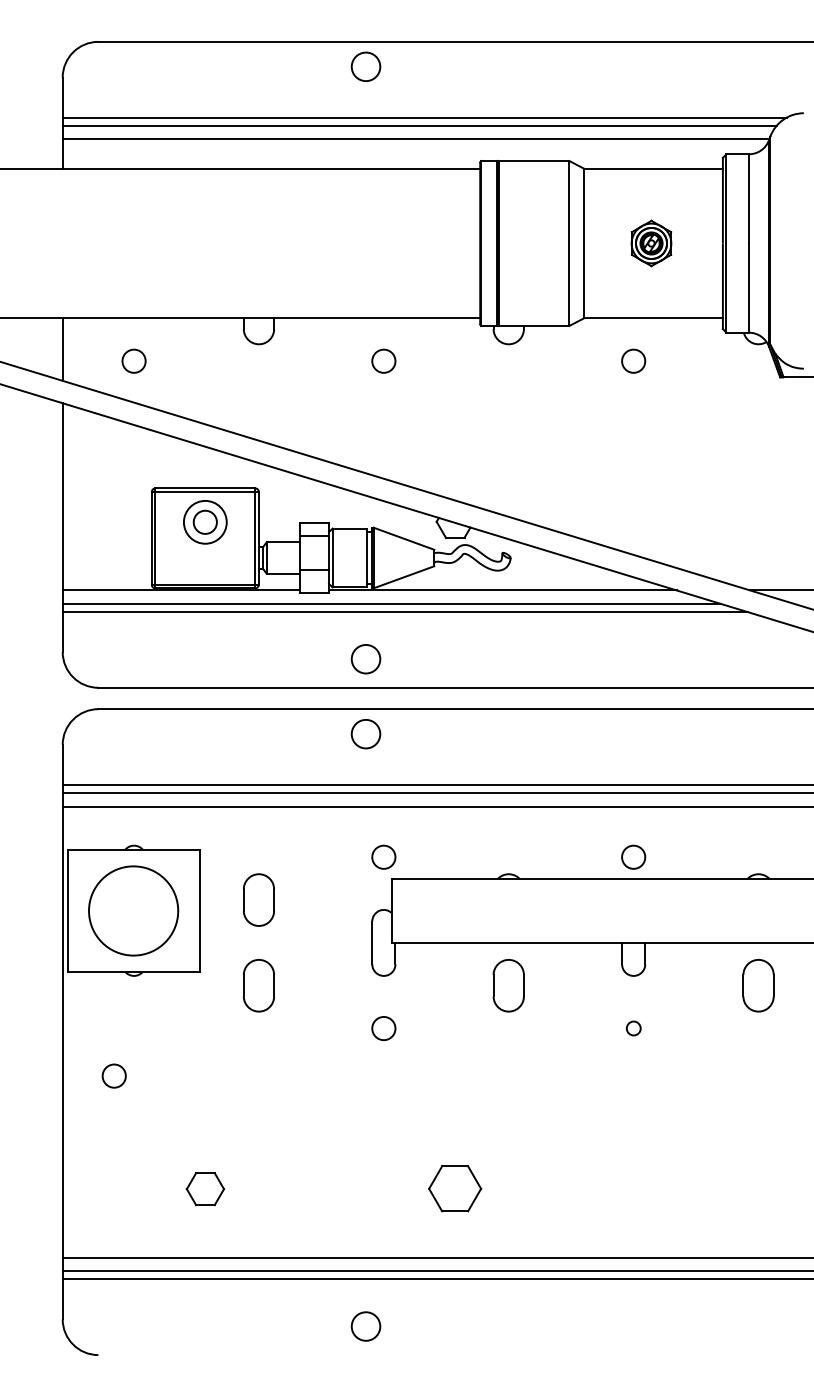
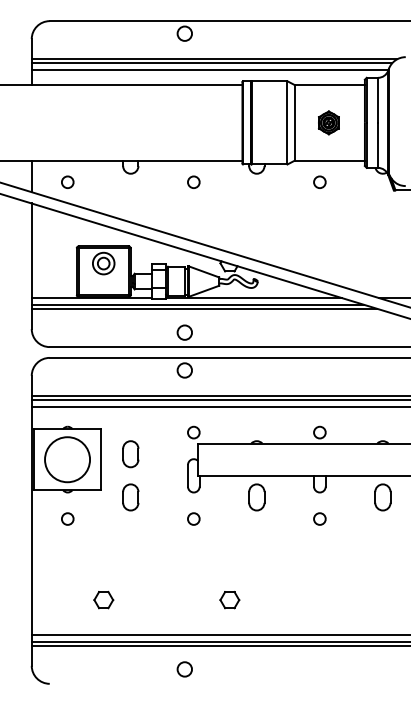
circle: (632, 1027) -> (319, 518), size x1.67
circle: (113, 1075) -> (67, 518), moved
part: (454, 1189) -> (229, 600), size x0.71

